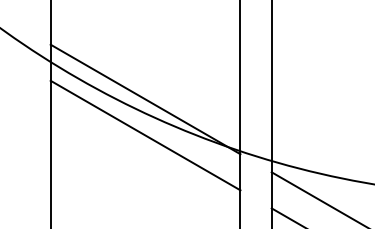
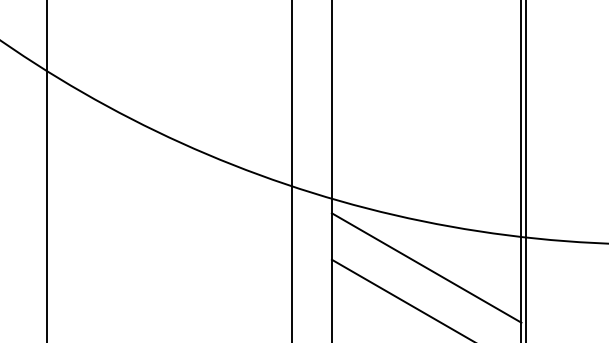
line: (145, 99) -> (169, 119), removed
line: (145, 135) -> (169, 165), removed

